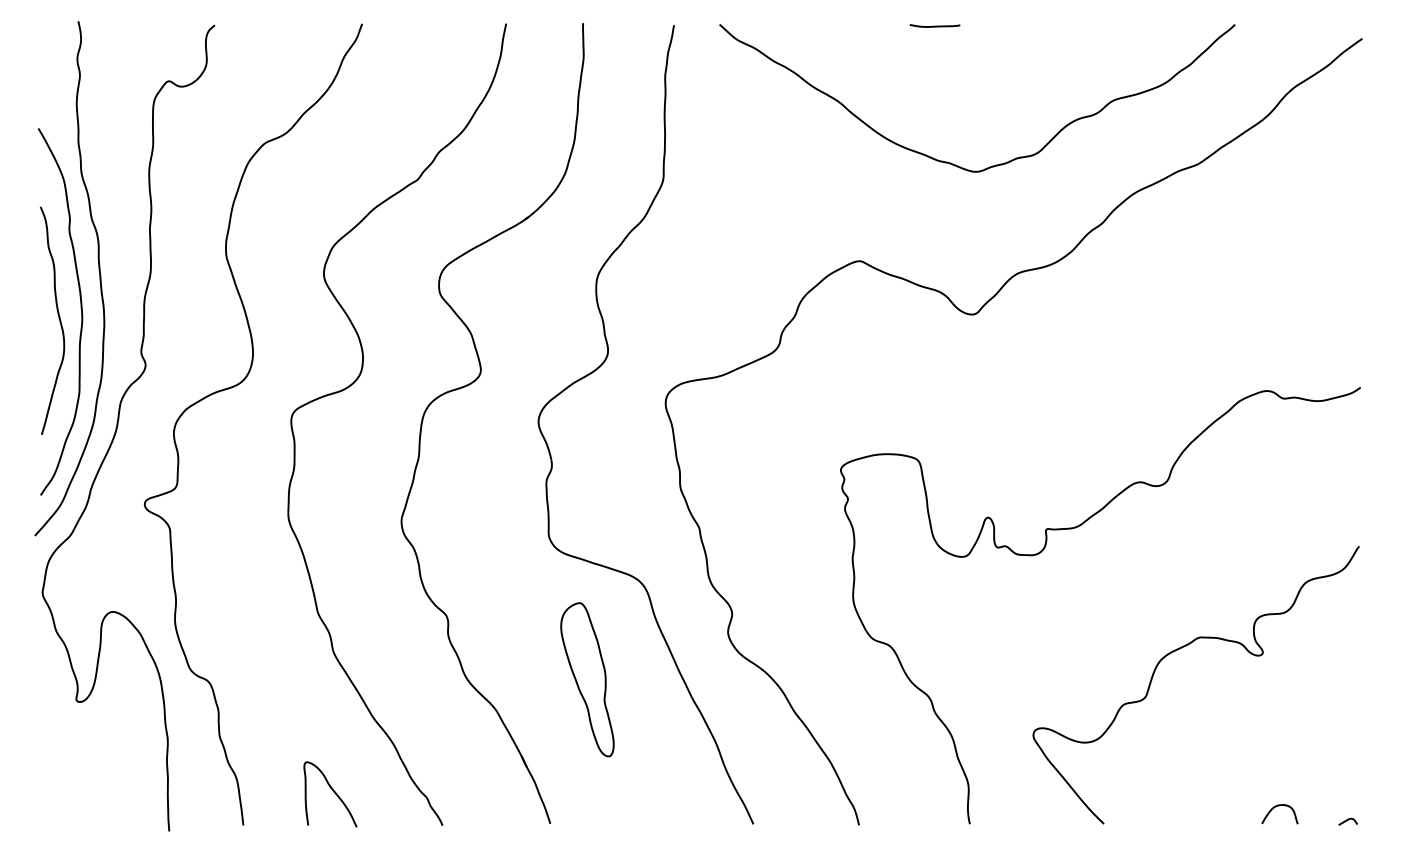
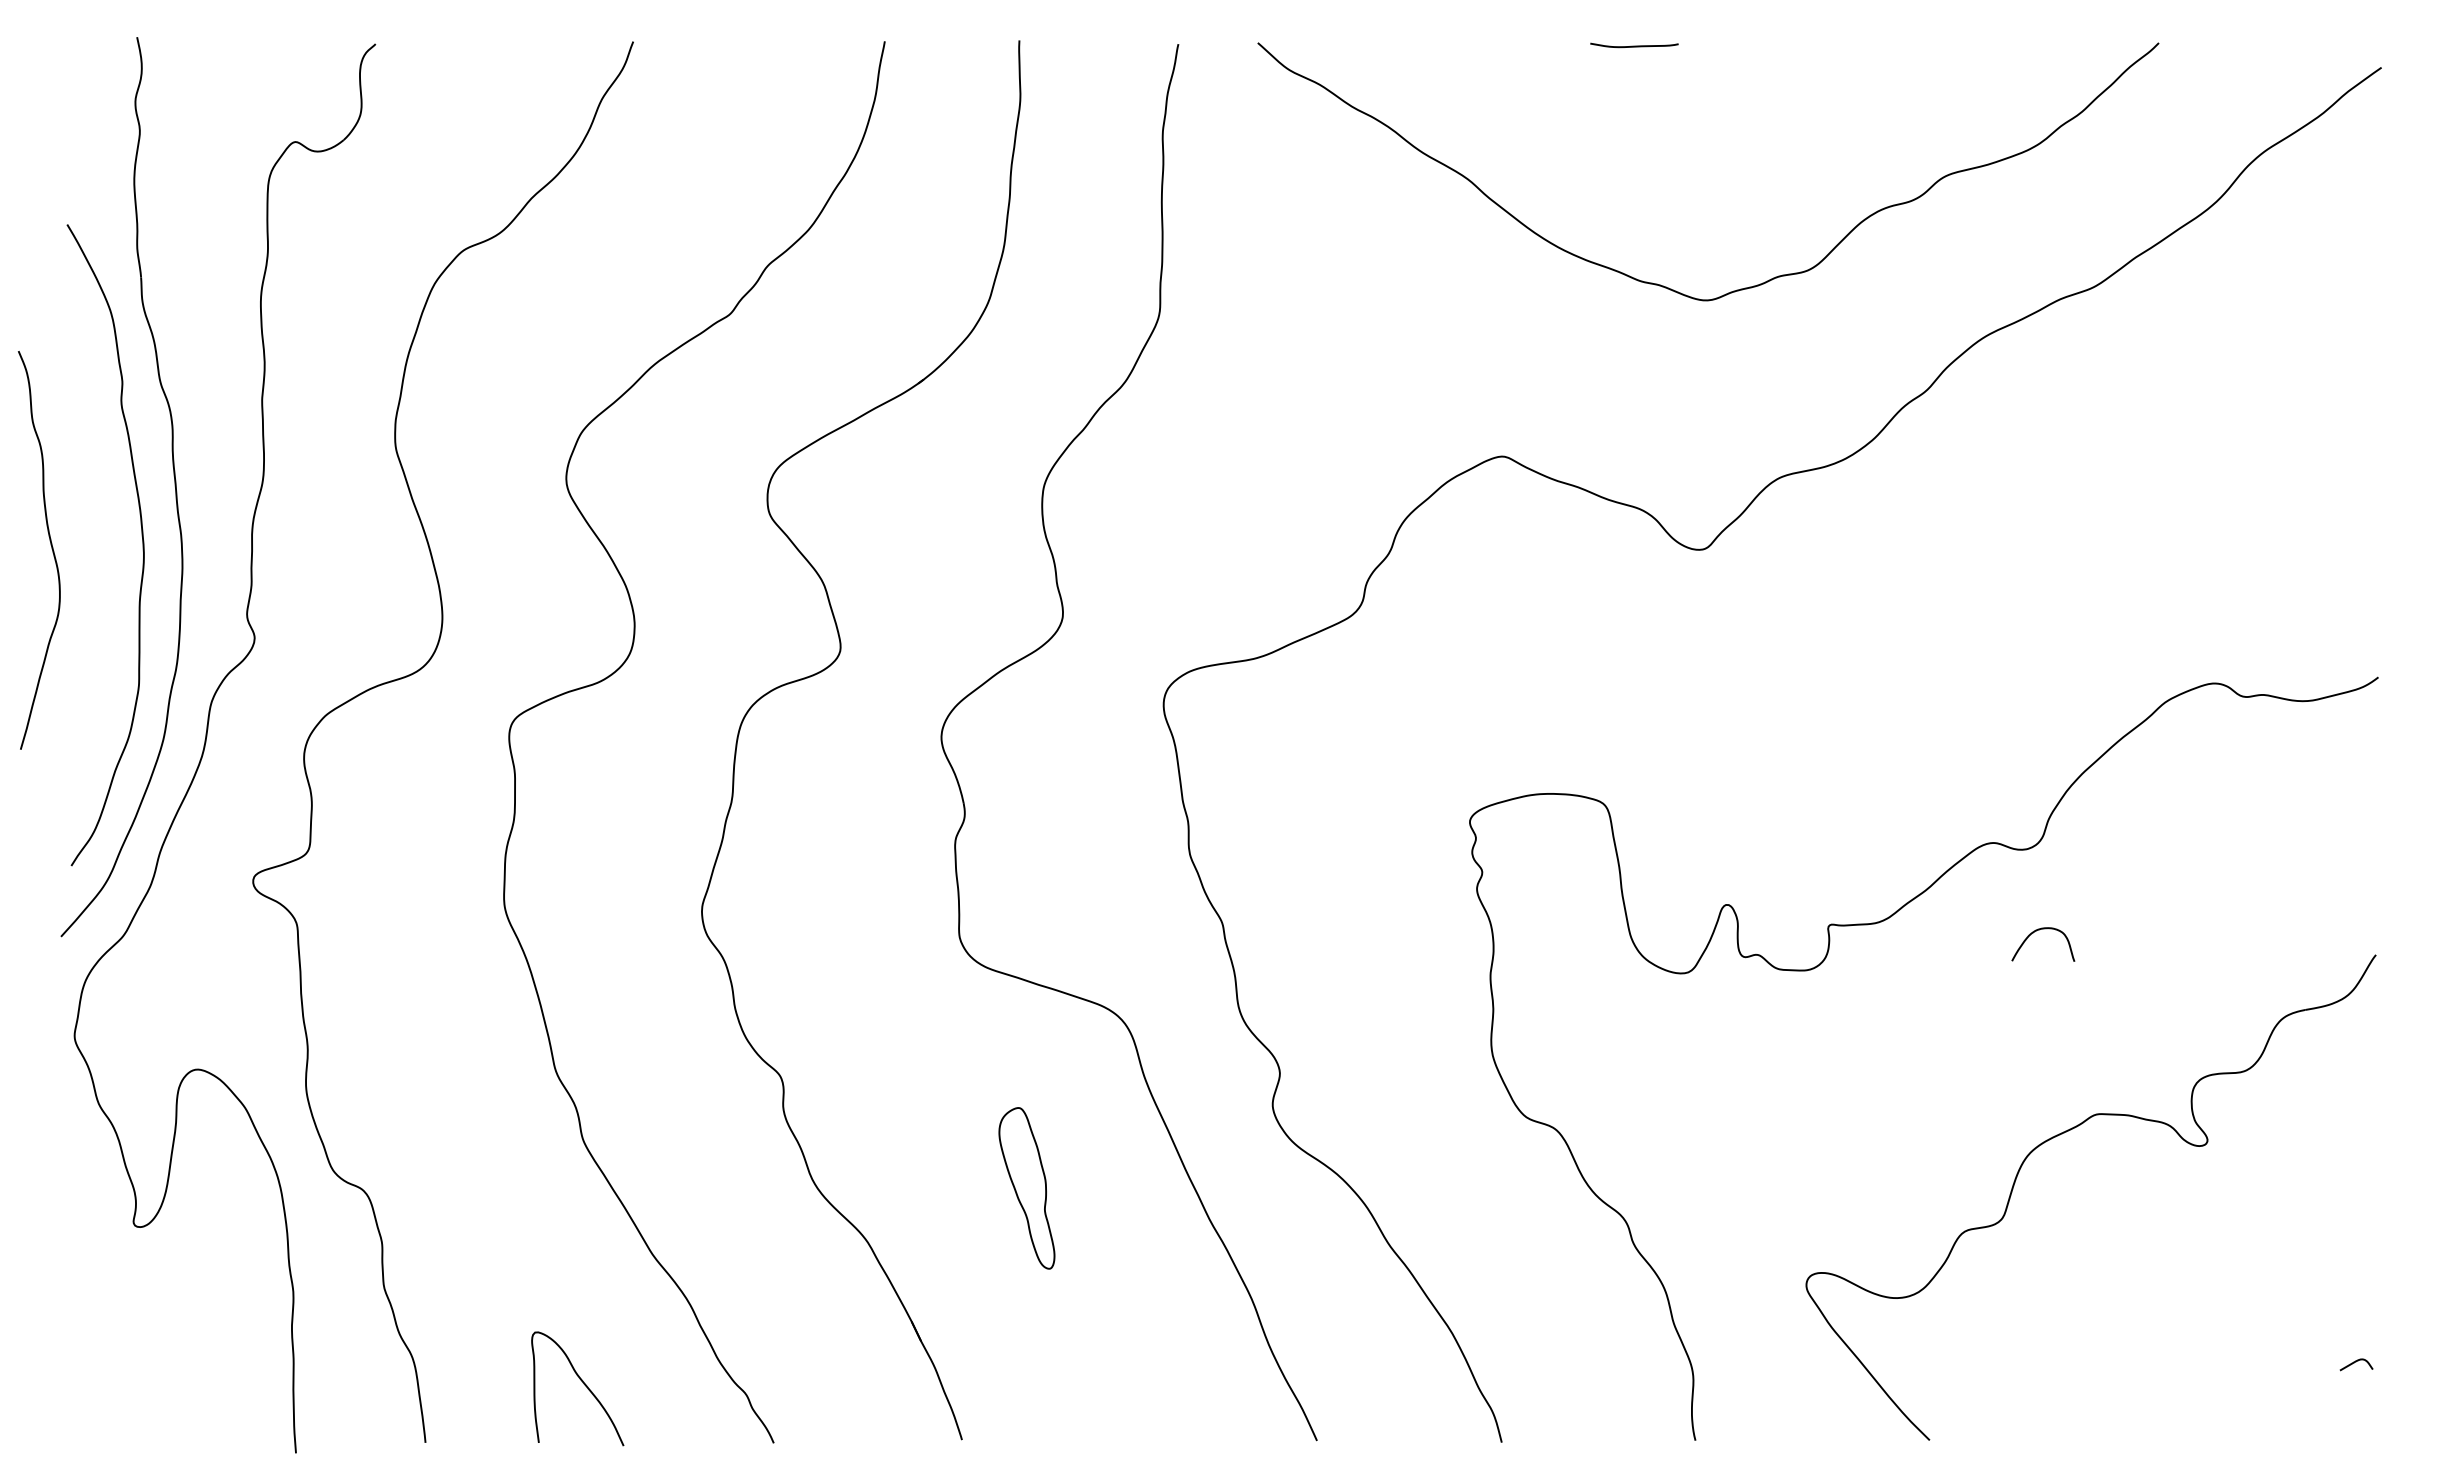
curve: (58, 318) -> (49, 546), moved
part: (587, 679) -> (1026, 1187), size x0.6
curve: (1276, 807) -> (2037, 932), moved
curve: (1347, 821) -> (2355, 1364), moved

